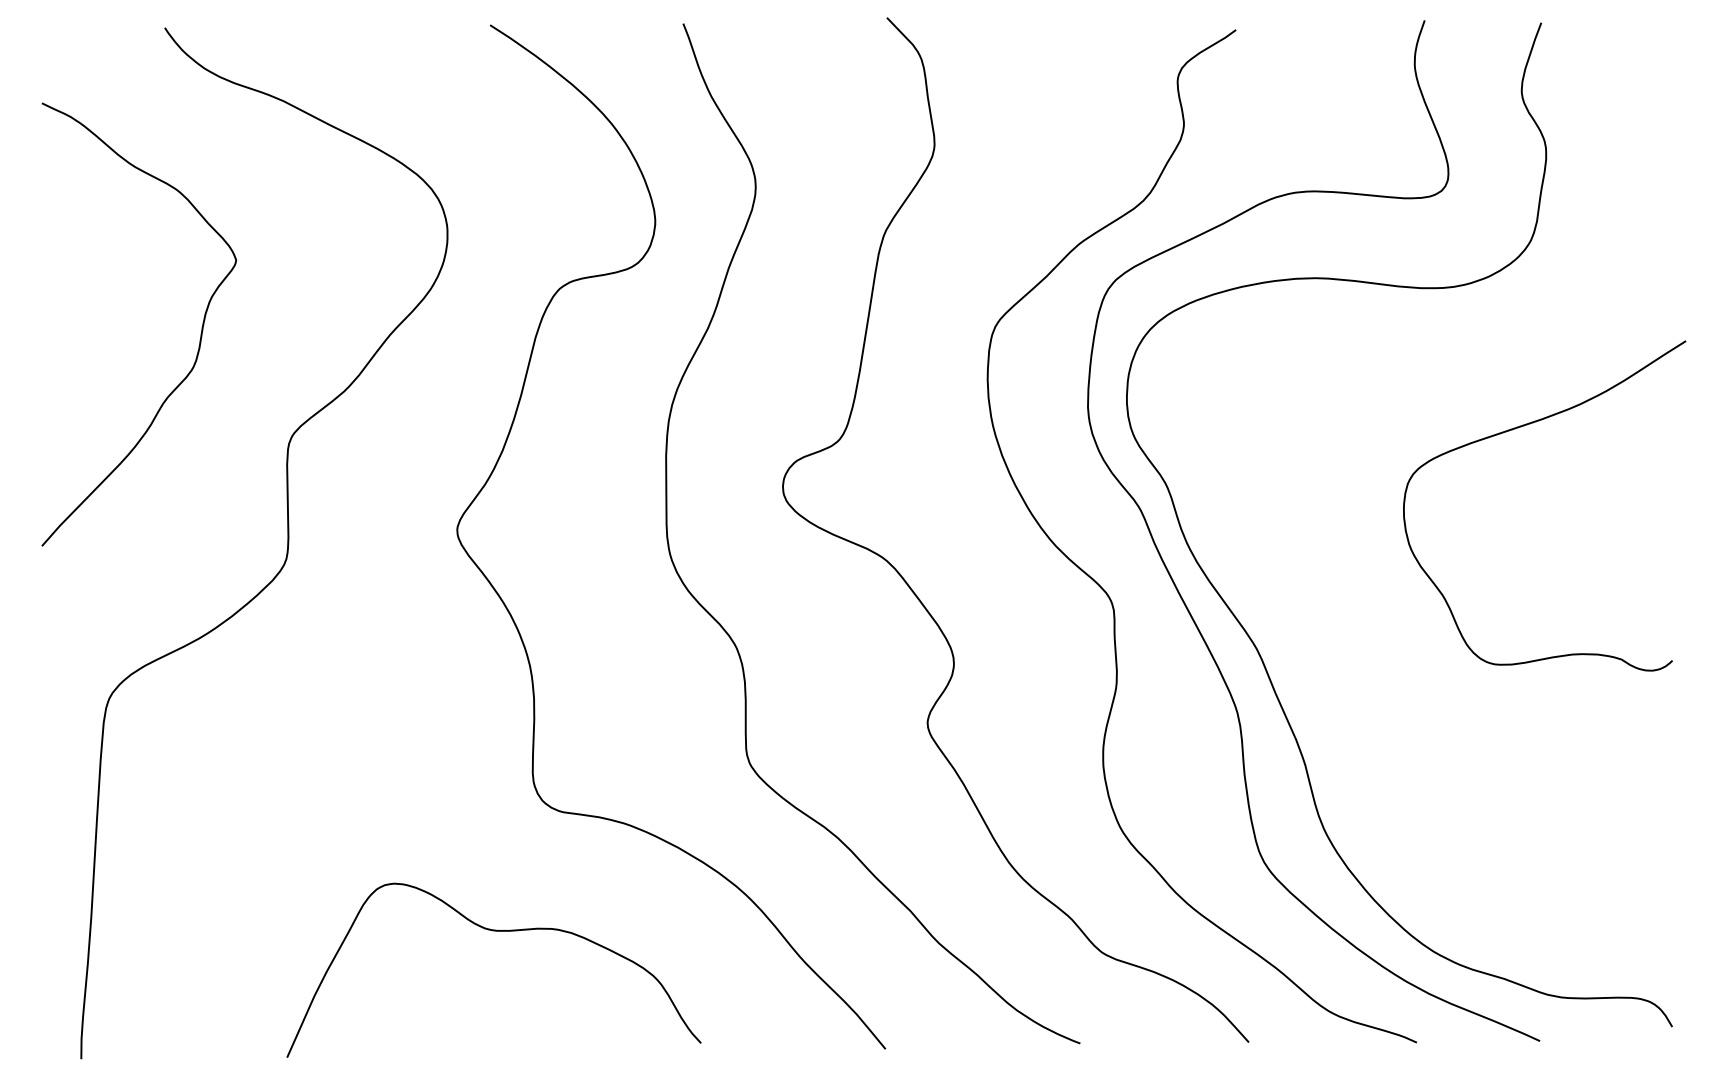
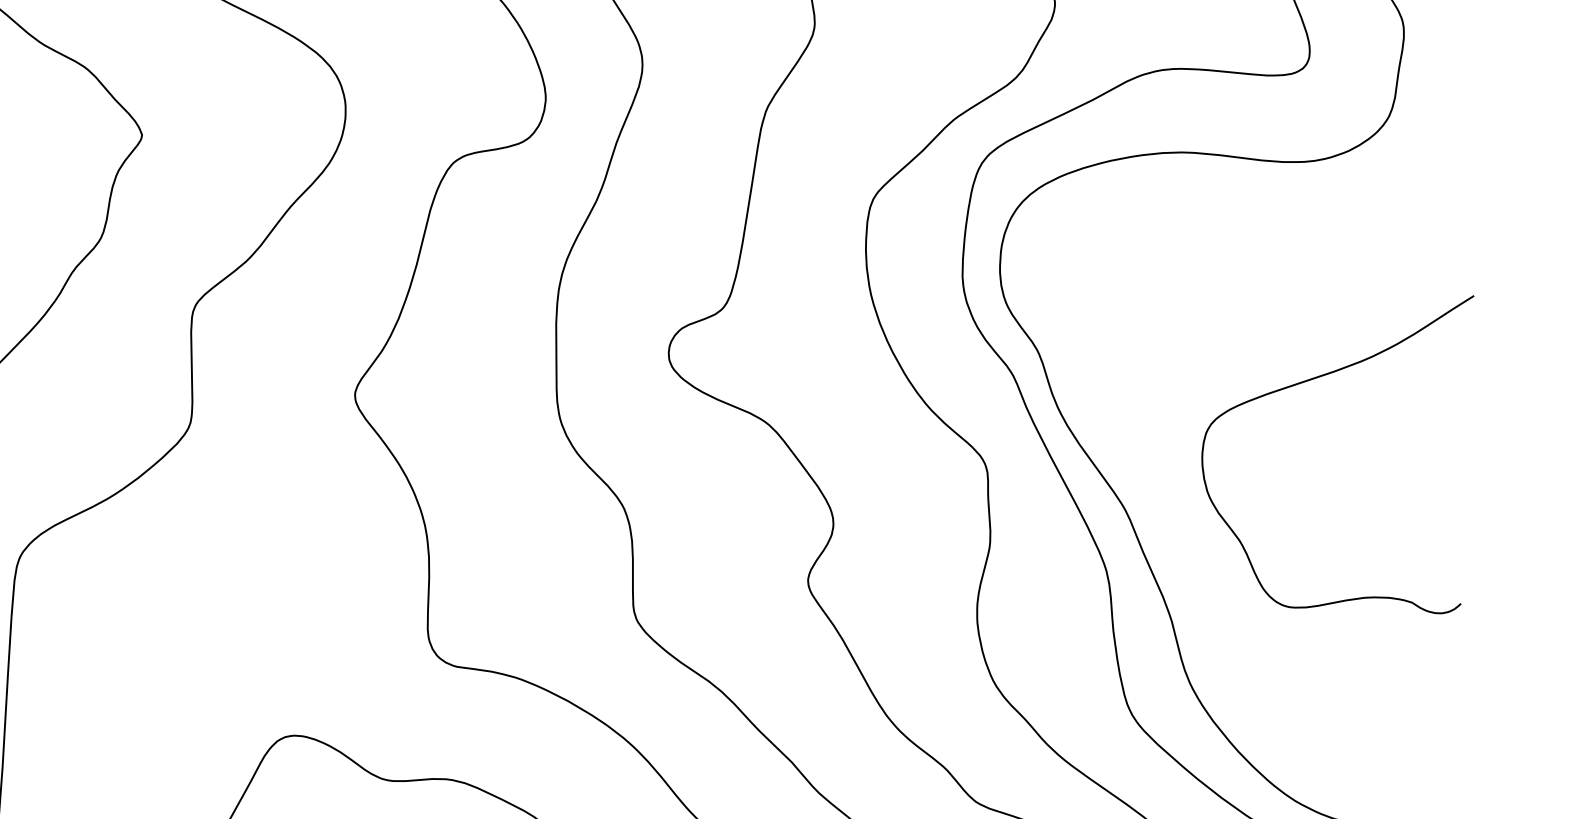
curve: (1518, 428) -> (1312, 380), moved

